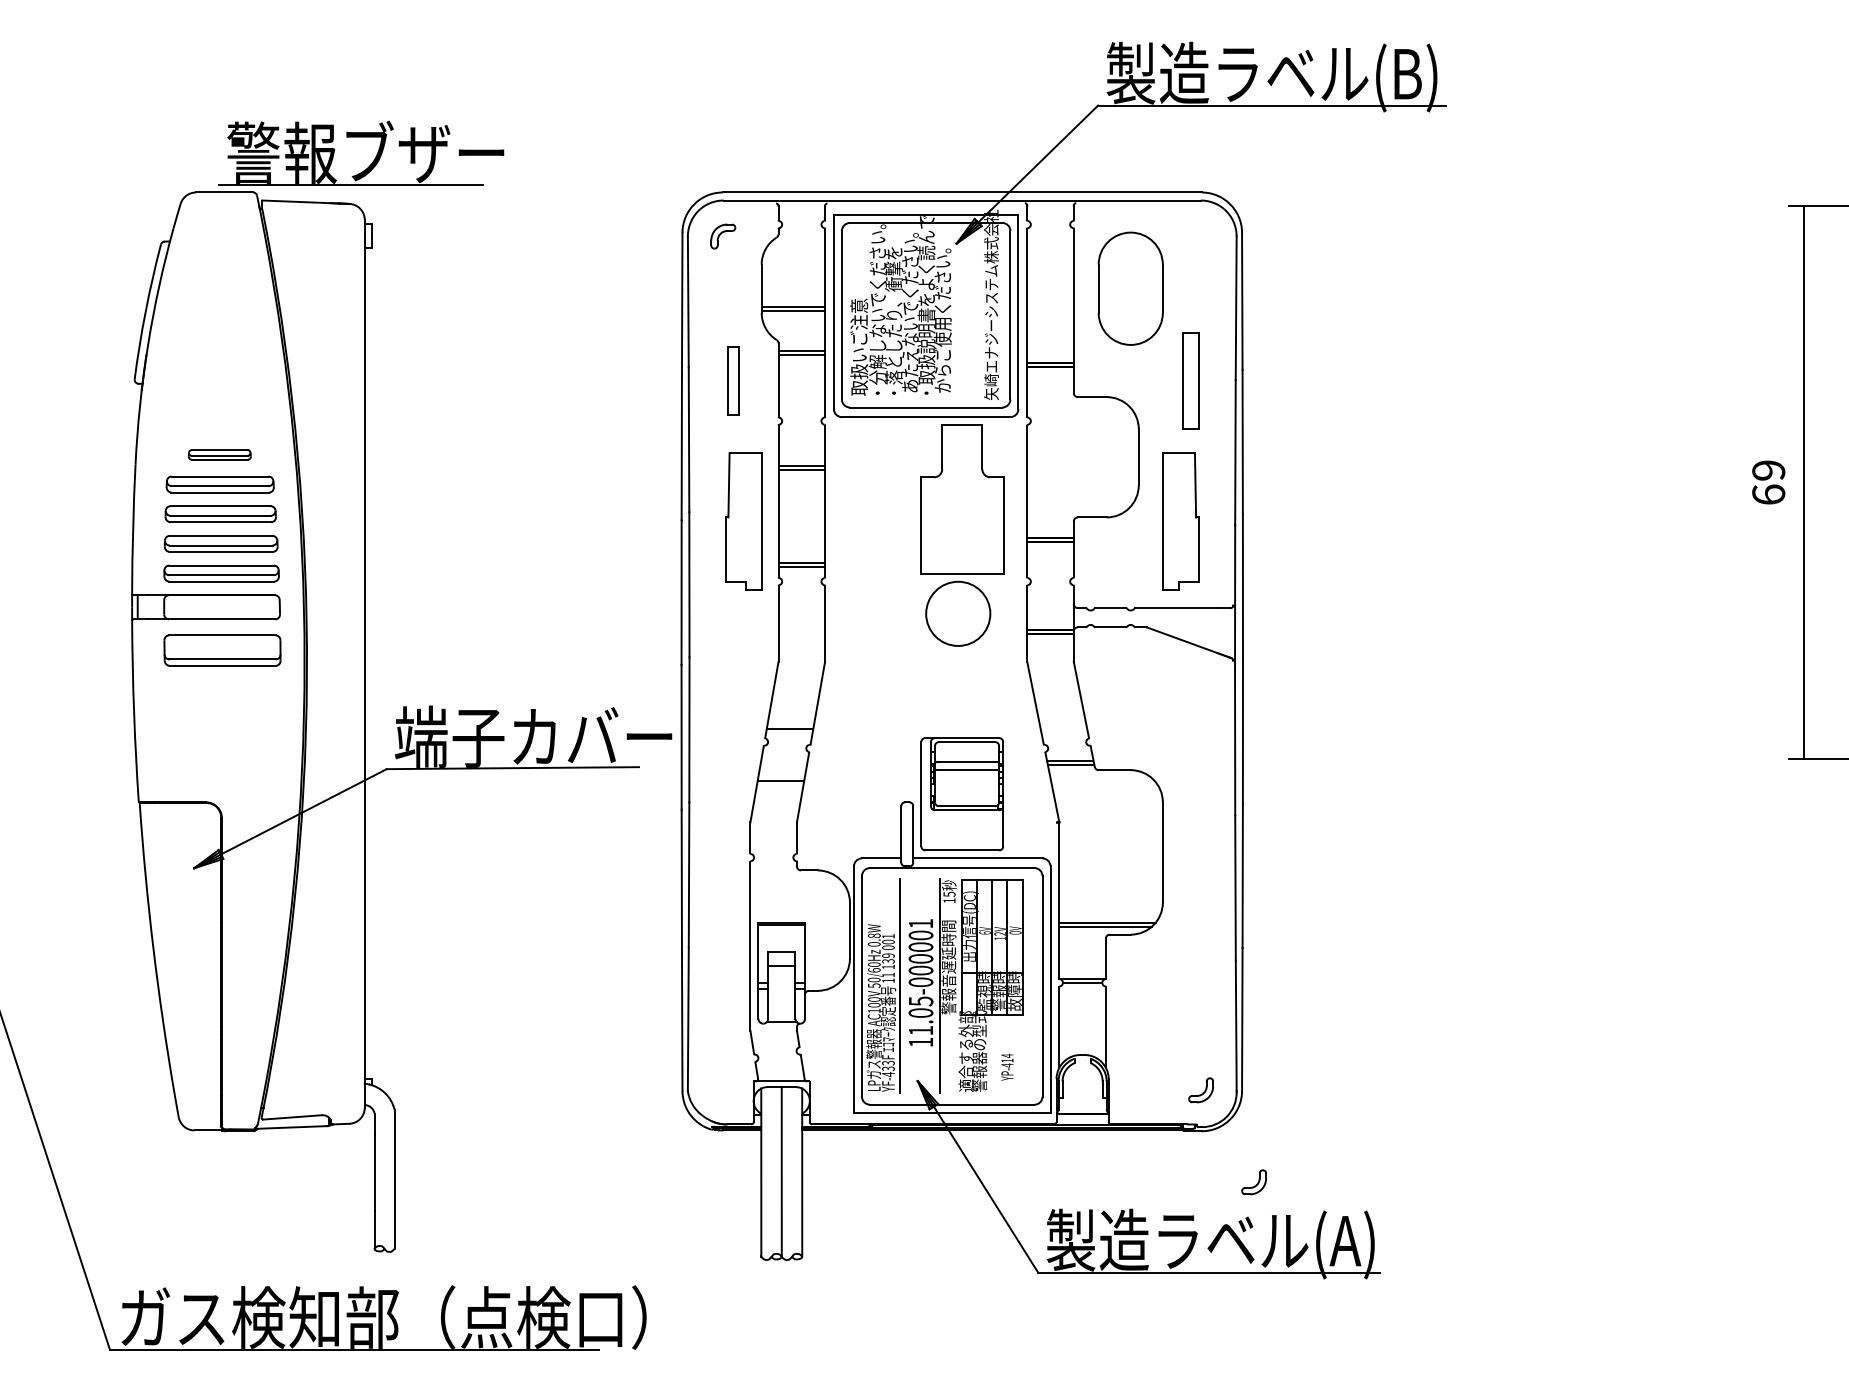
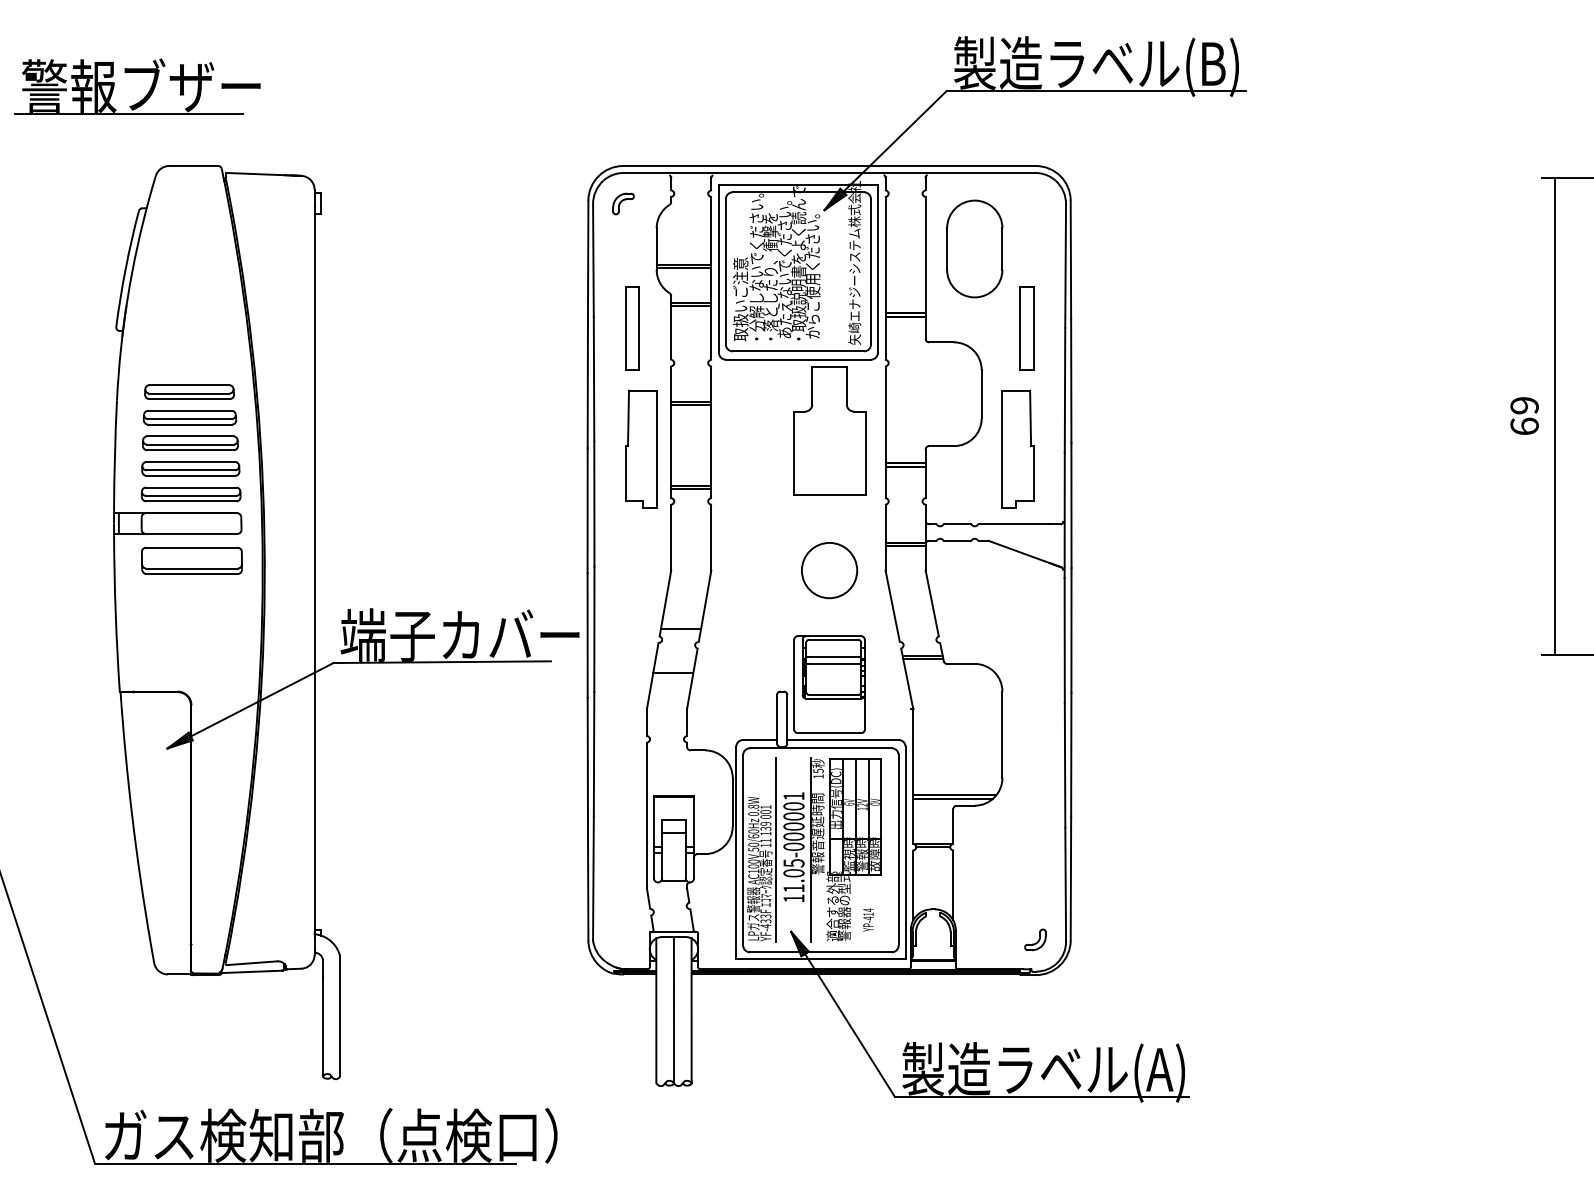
part: (372, 161) -> (147, 93), moved
part: (733, 380) -> (632, 328), size x1.43
part: (219, 454) -> (189, 391), size x1.67
circle: (958, 613) -> (829, 570), moved
part: (1253, 1182) -> (1080, 1019), removed

